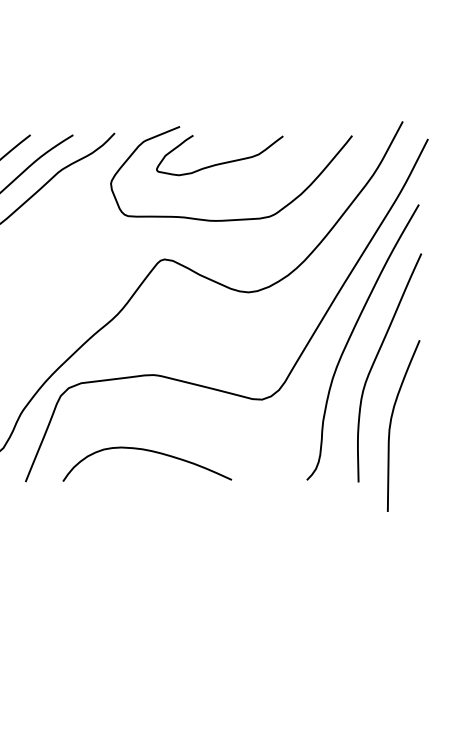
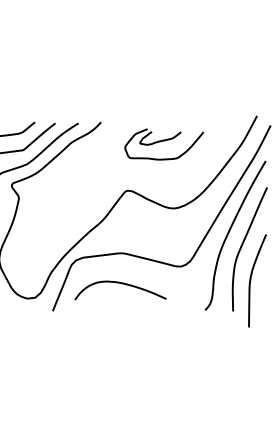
part: (231, 174) -> (164, 144), size x0.6
curve: (148, 452) -> (121, 284), moved

